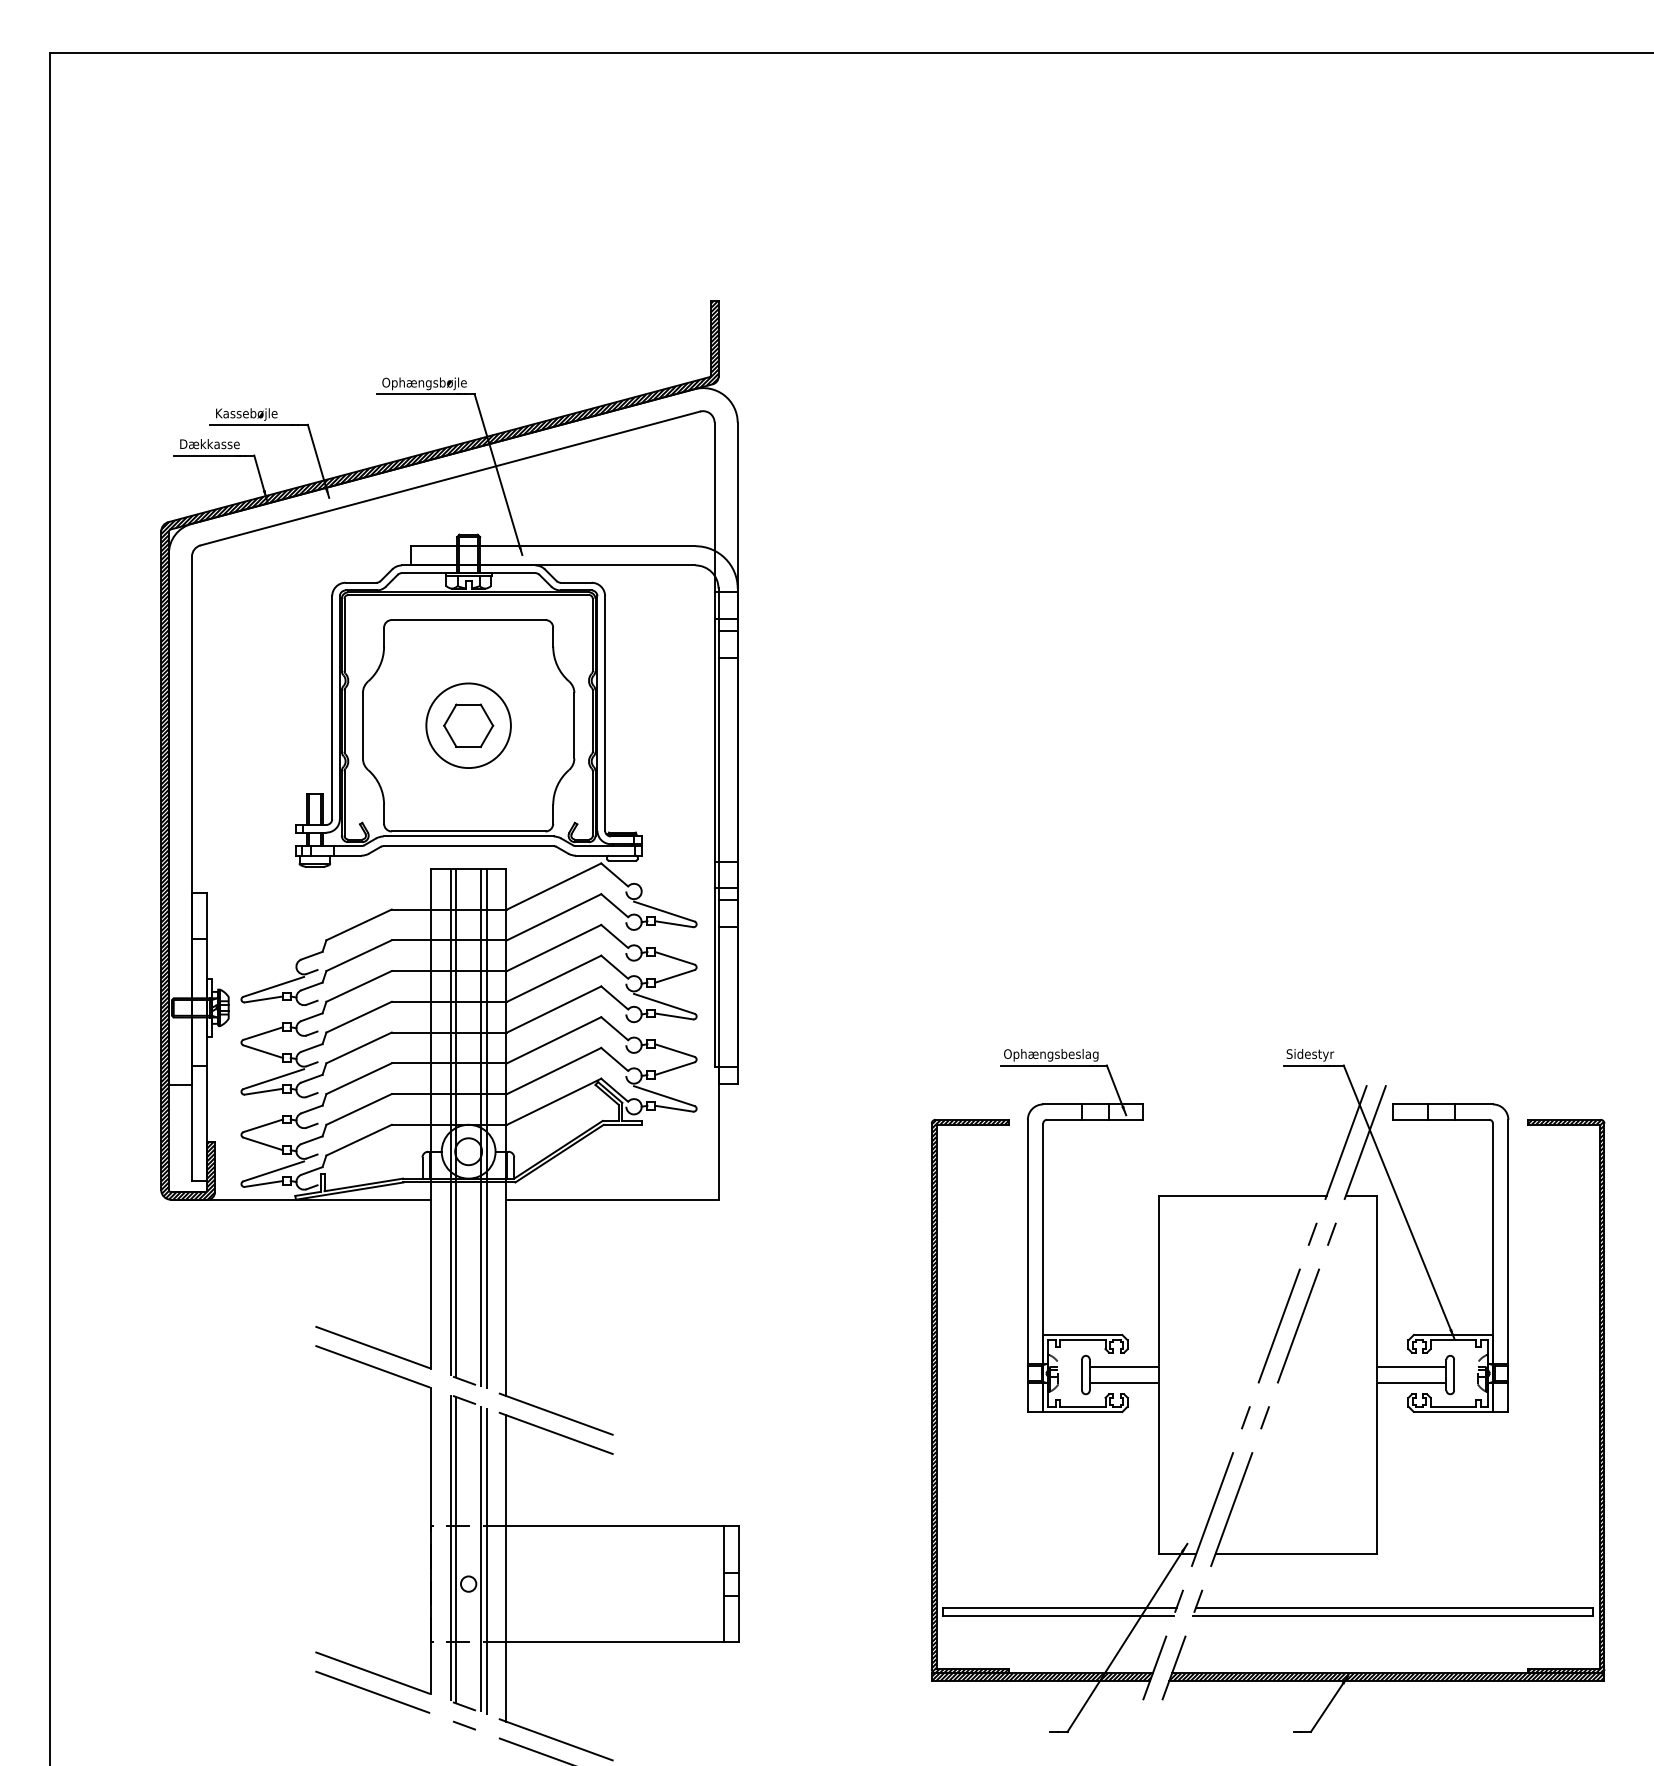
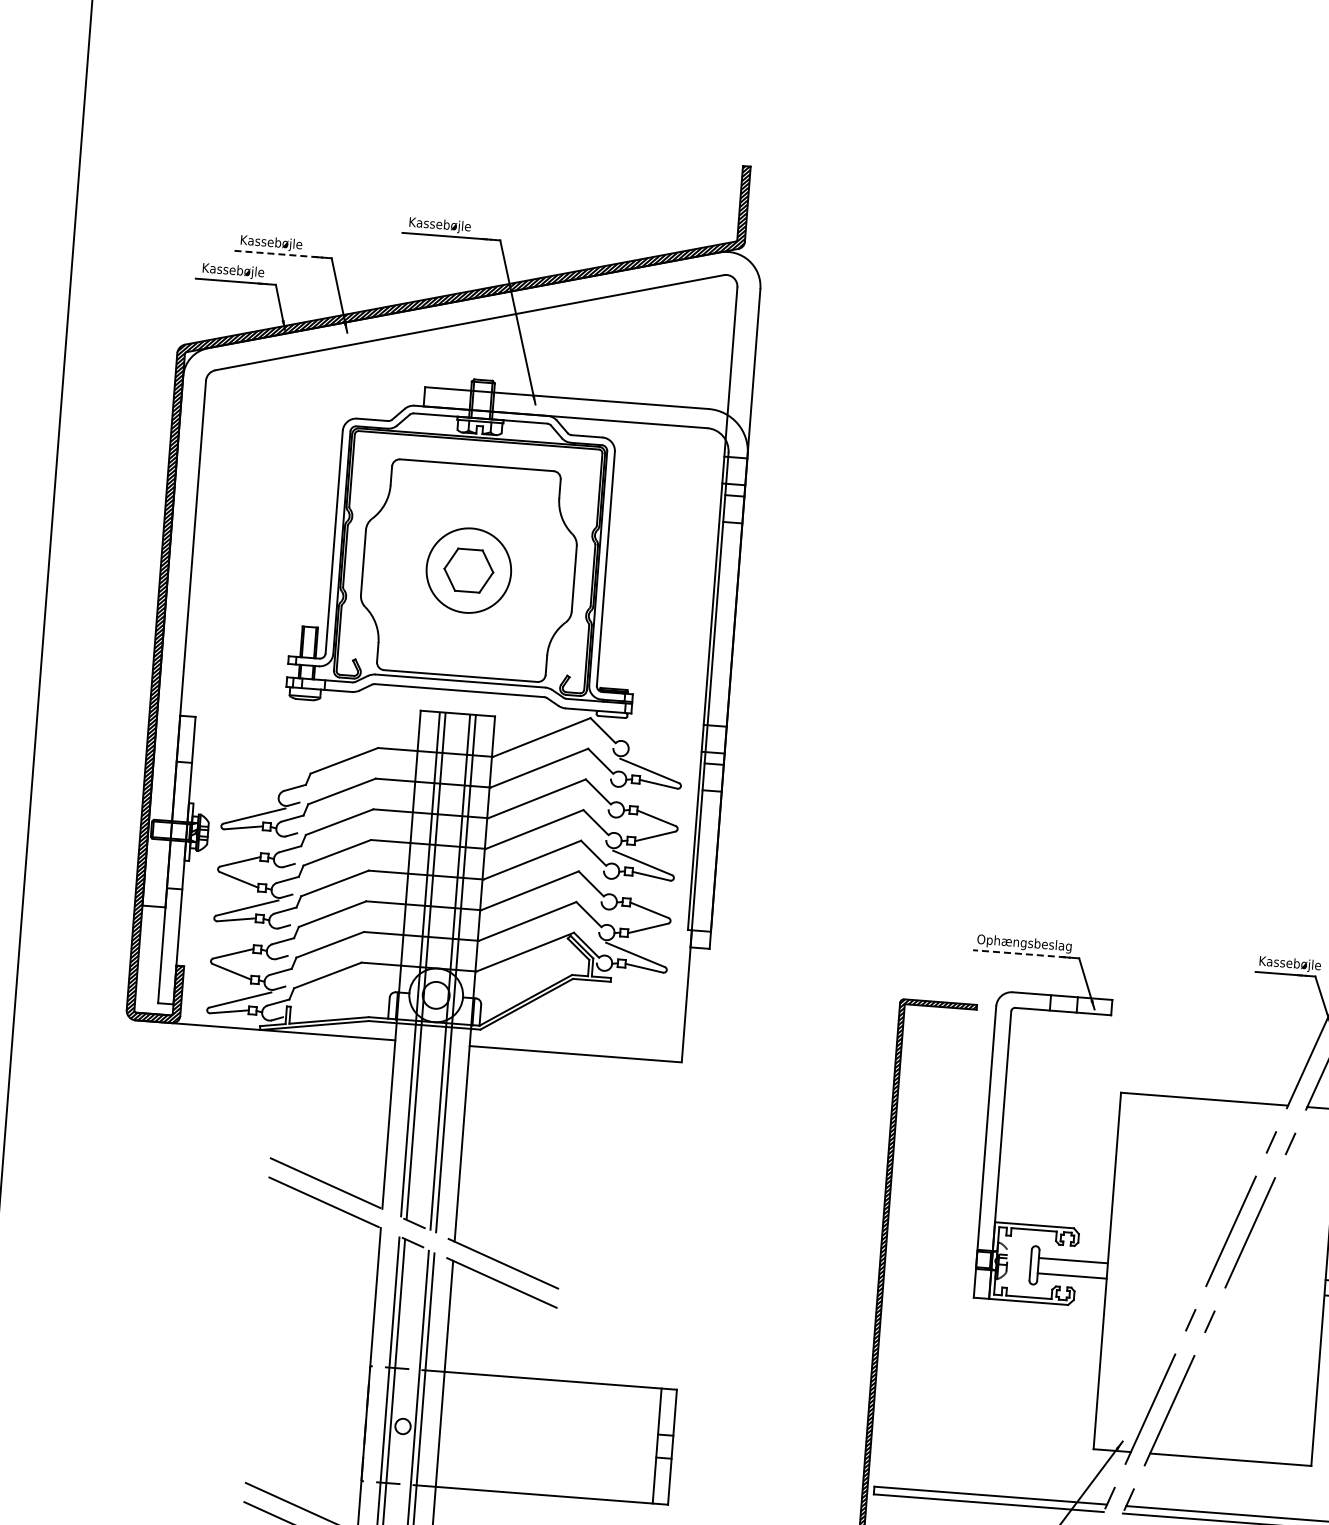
text: (424, 383) -> (451, 226), Ophængsbøjle -> Kassebøjle
line: (251, 424) -> (275, 253), solid -> dashed
text: (211, 445) -> (233, 271), Dækkasse -> Kassebøjle
text: (1317, 1055) -> (1289, 964), Sidestyr -> Kassebøjle
line: (1046, 1065) -> (1018, 953), solid -> dashed

